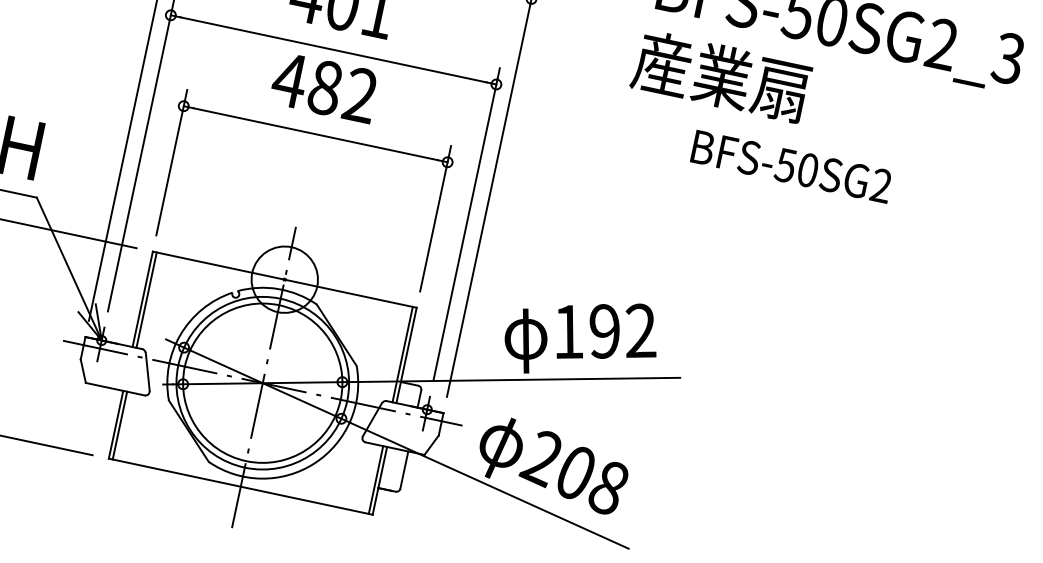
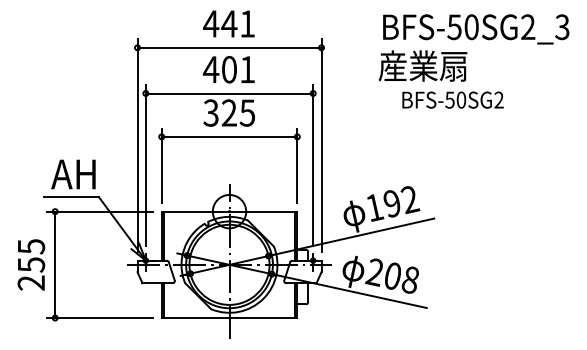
text: (323, 86) -> (228, 112), 482 -> 325
text: (790, 165) -> (452, 99), moved

